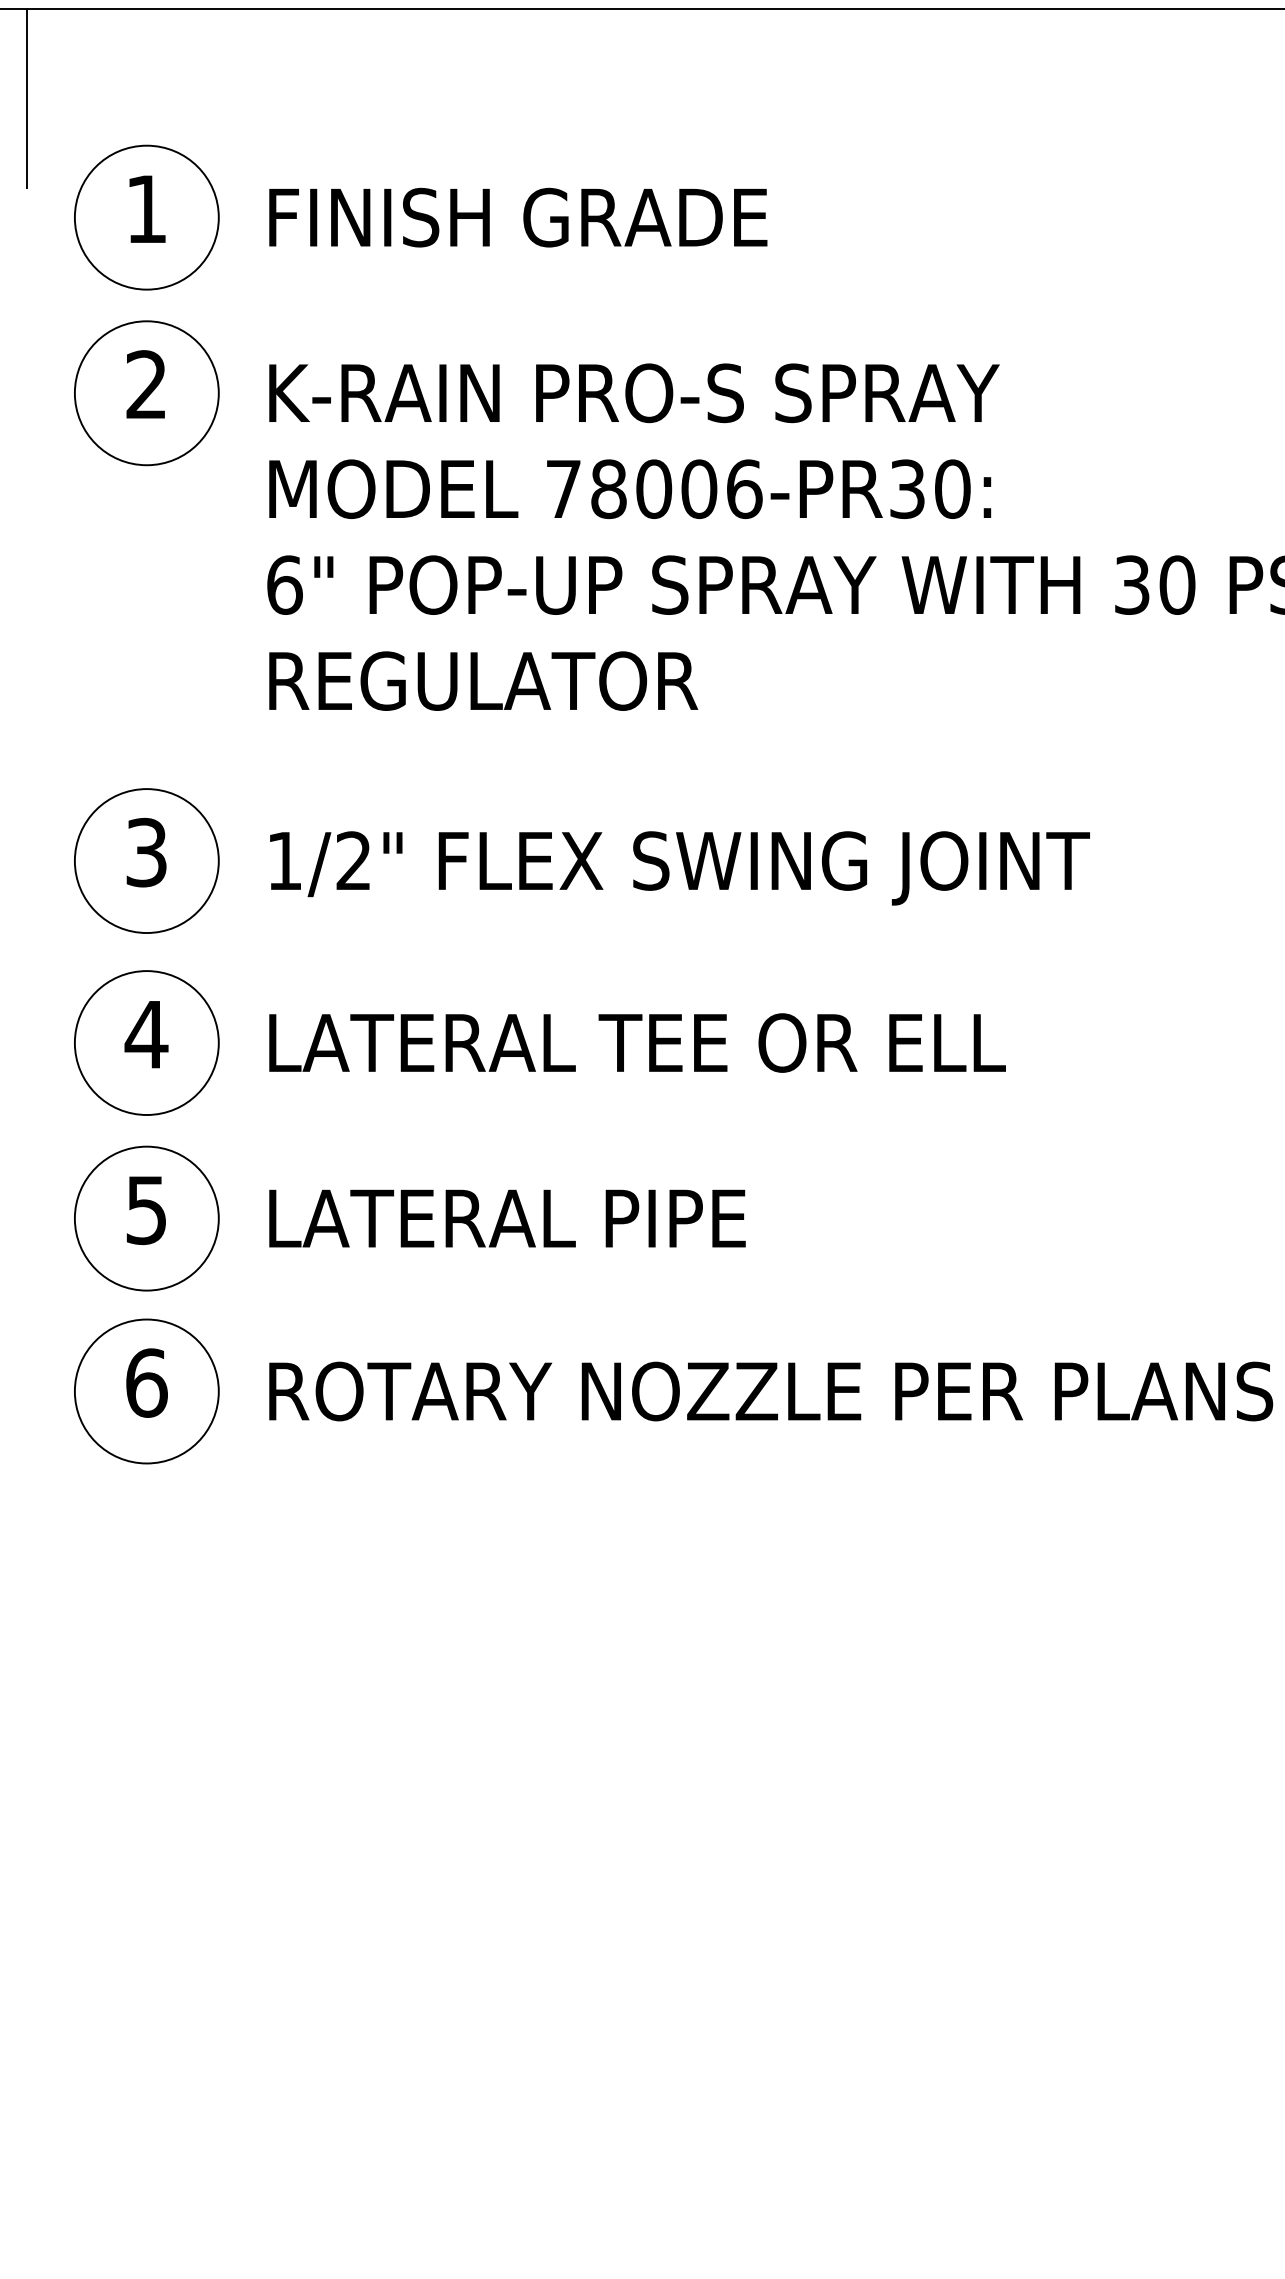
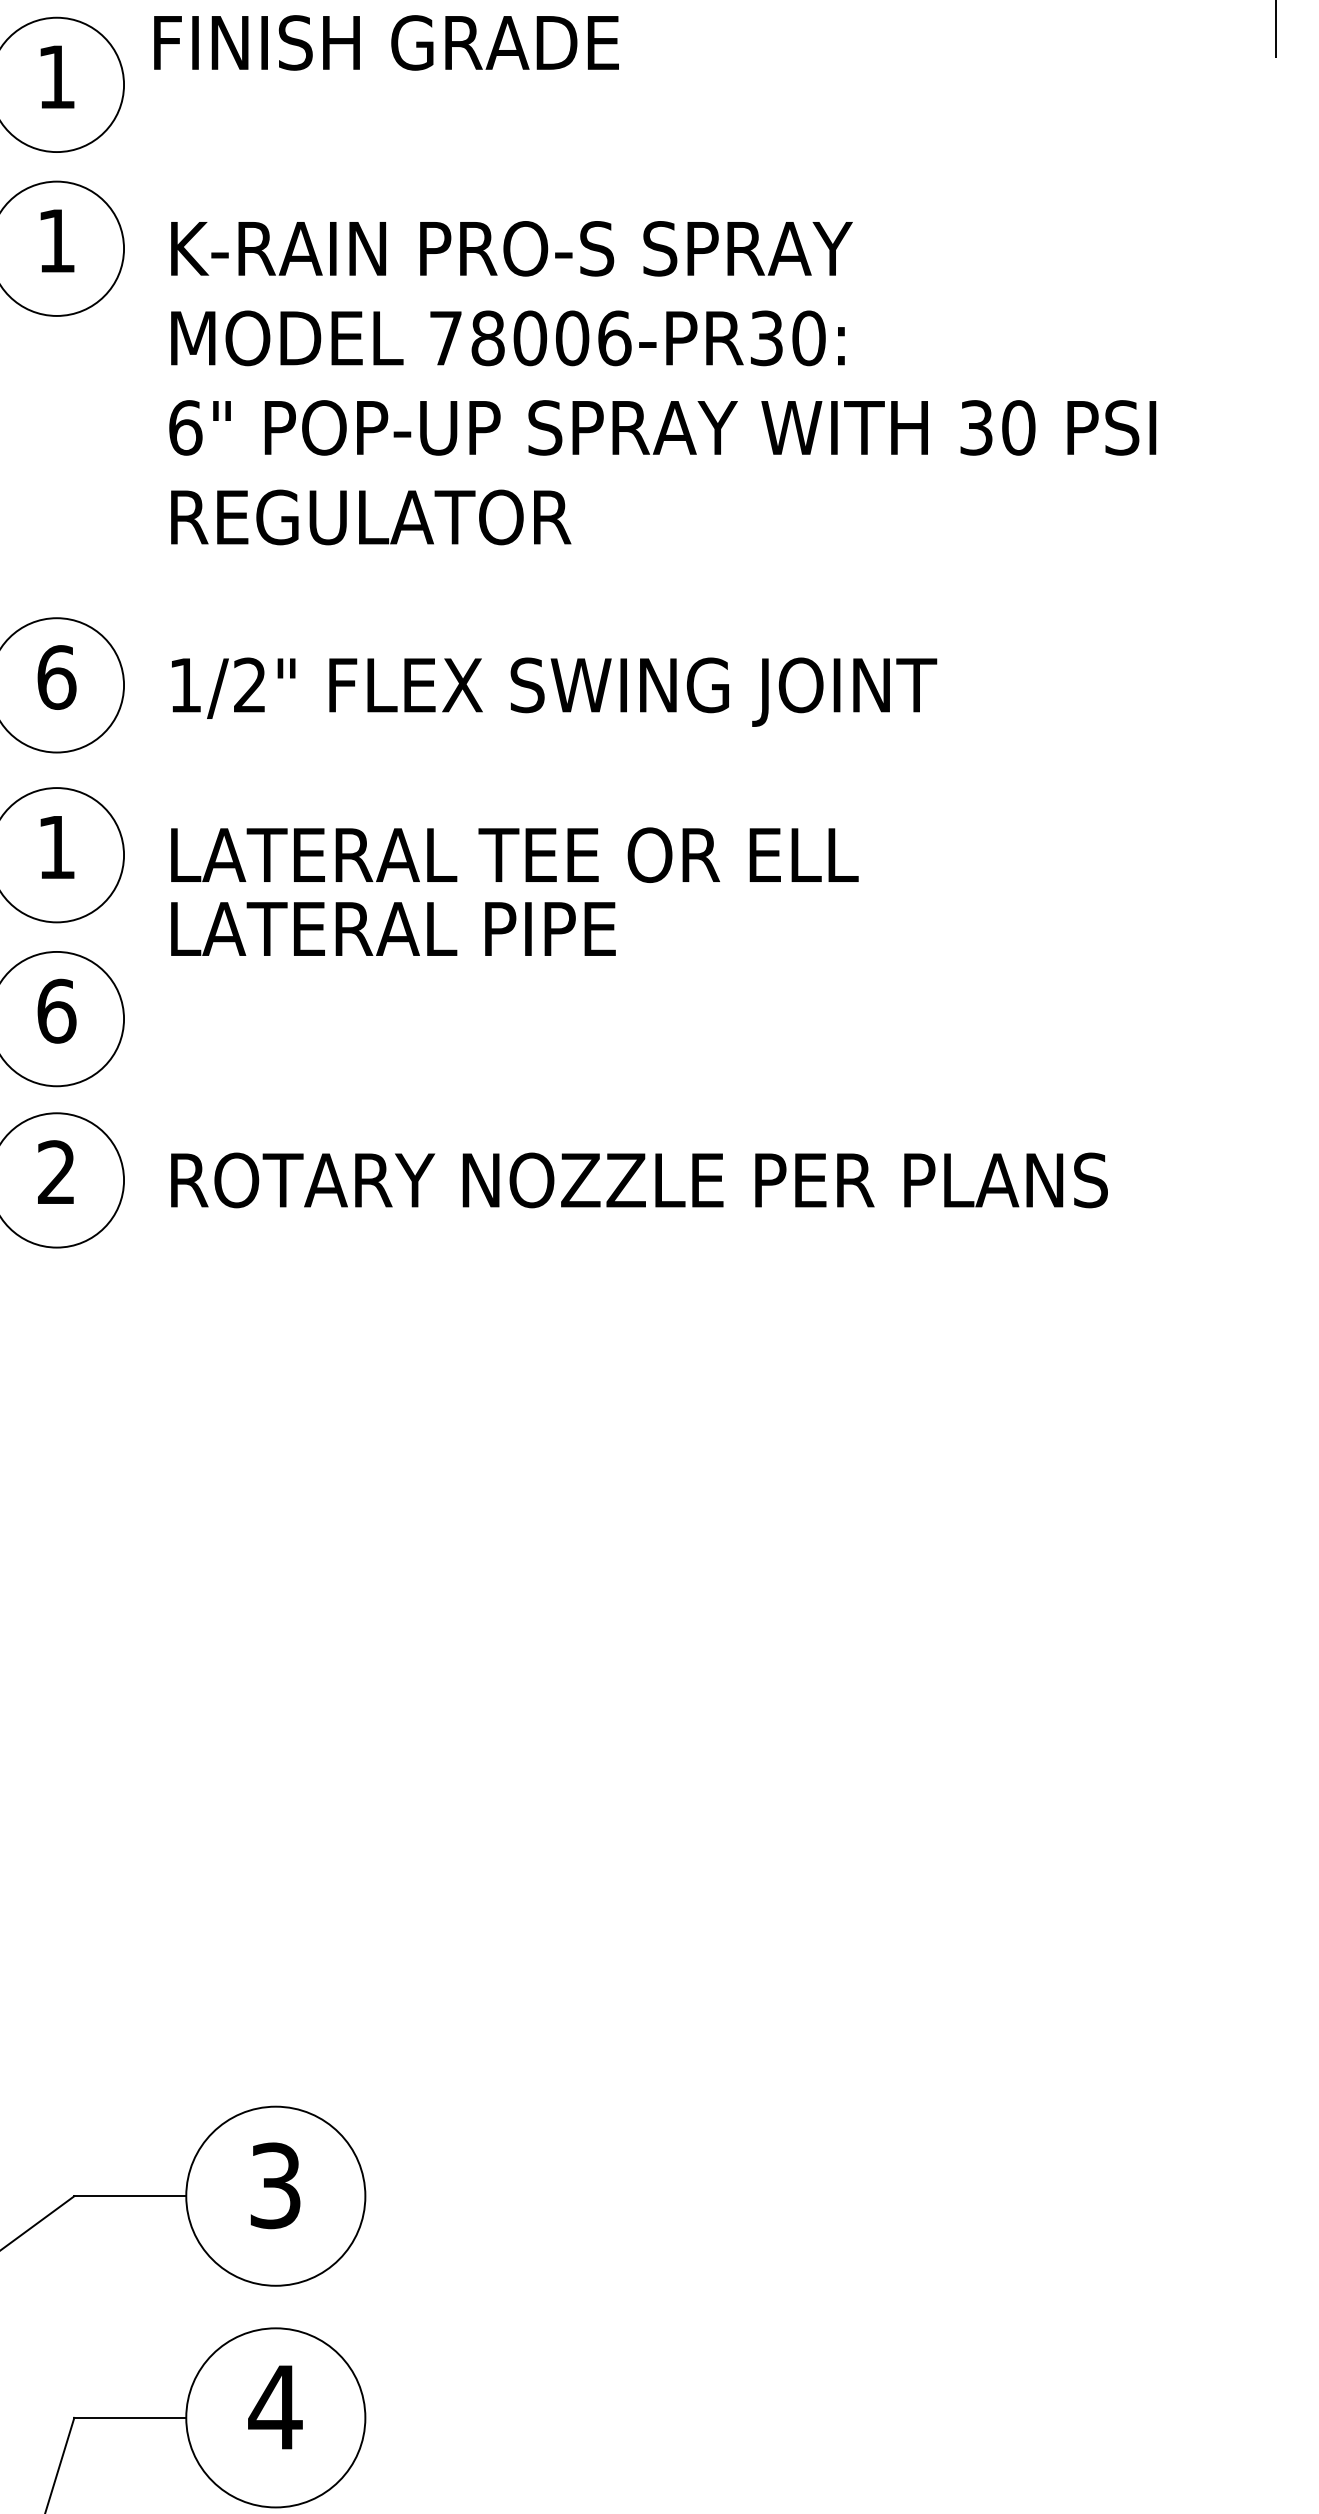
text: (518, 217) -> (386, 42), moved
text: (146, 384) -> (56, 240), 2 -> 1
text: (146, 852) -> (56, 677), 3 -> 6
text: (146, 1034) -> (56, 847), 4 -> 1
text: (146, 1209) -> (56, 1010), 5 -> 6
text: (507, 1217) -> (393, 928), moved
text: (146, 1383) -> (56, 1172), 6 -> 2

